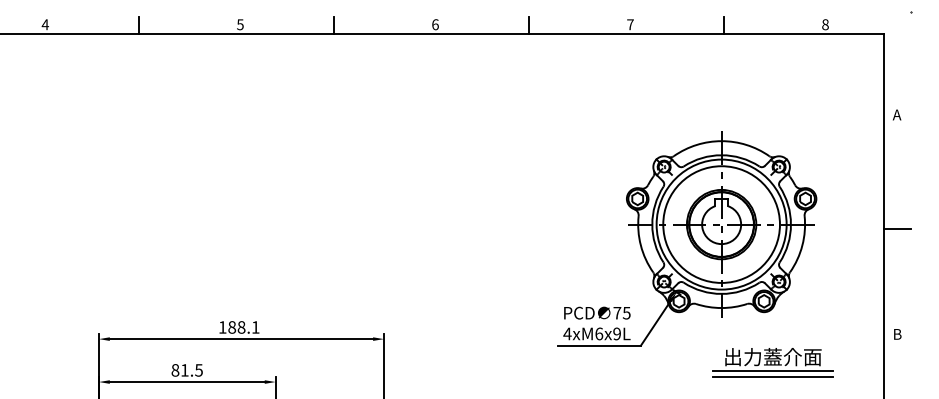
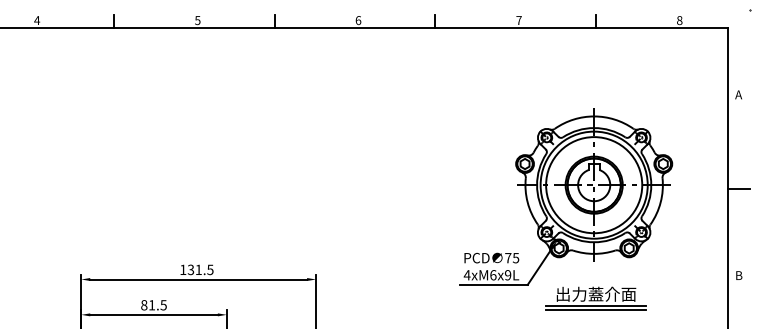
text: (243, 327) -> (200, 269), 188.1 -> 131.5
part: (772, 362) -> (595, 298), moved

